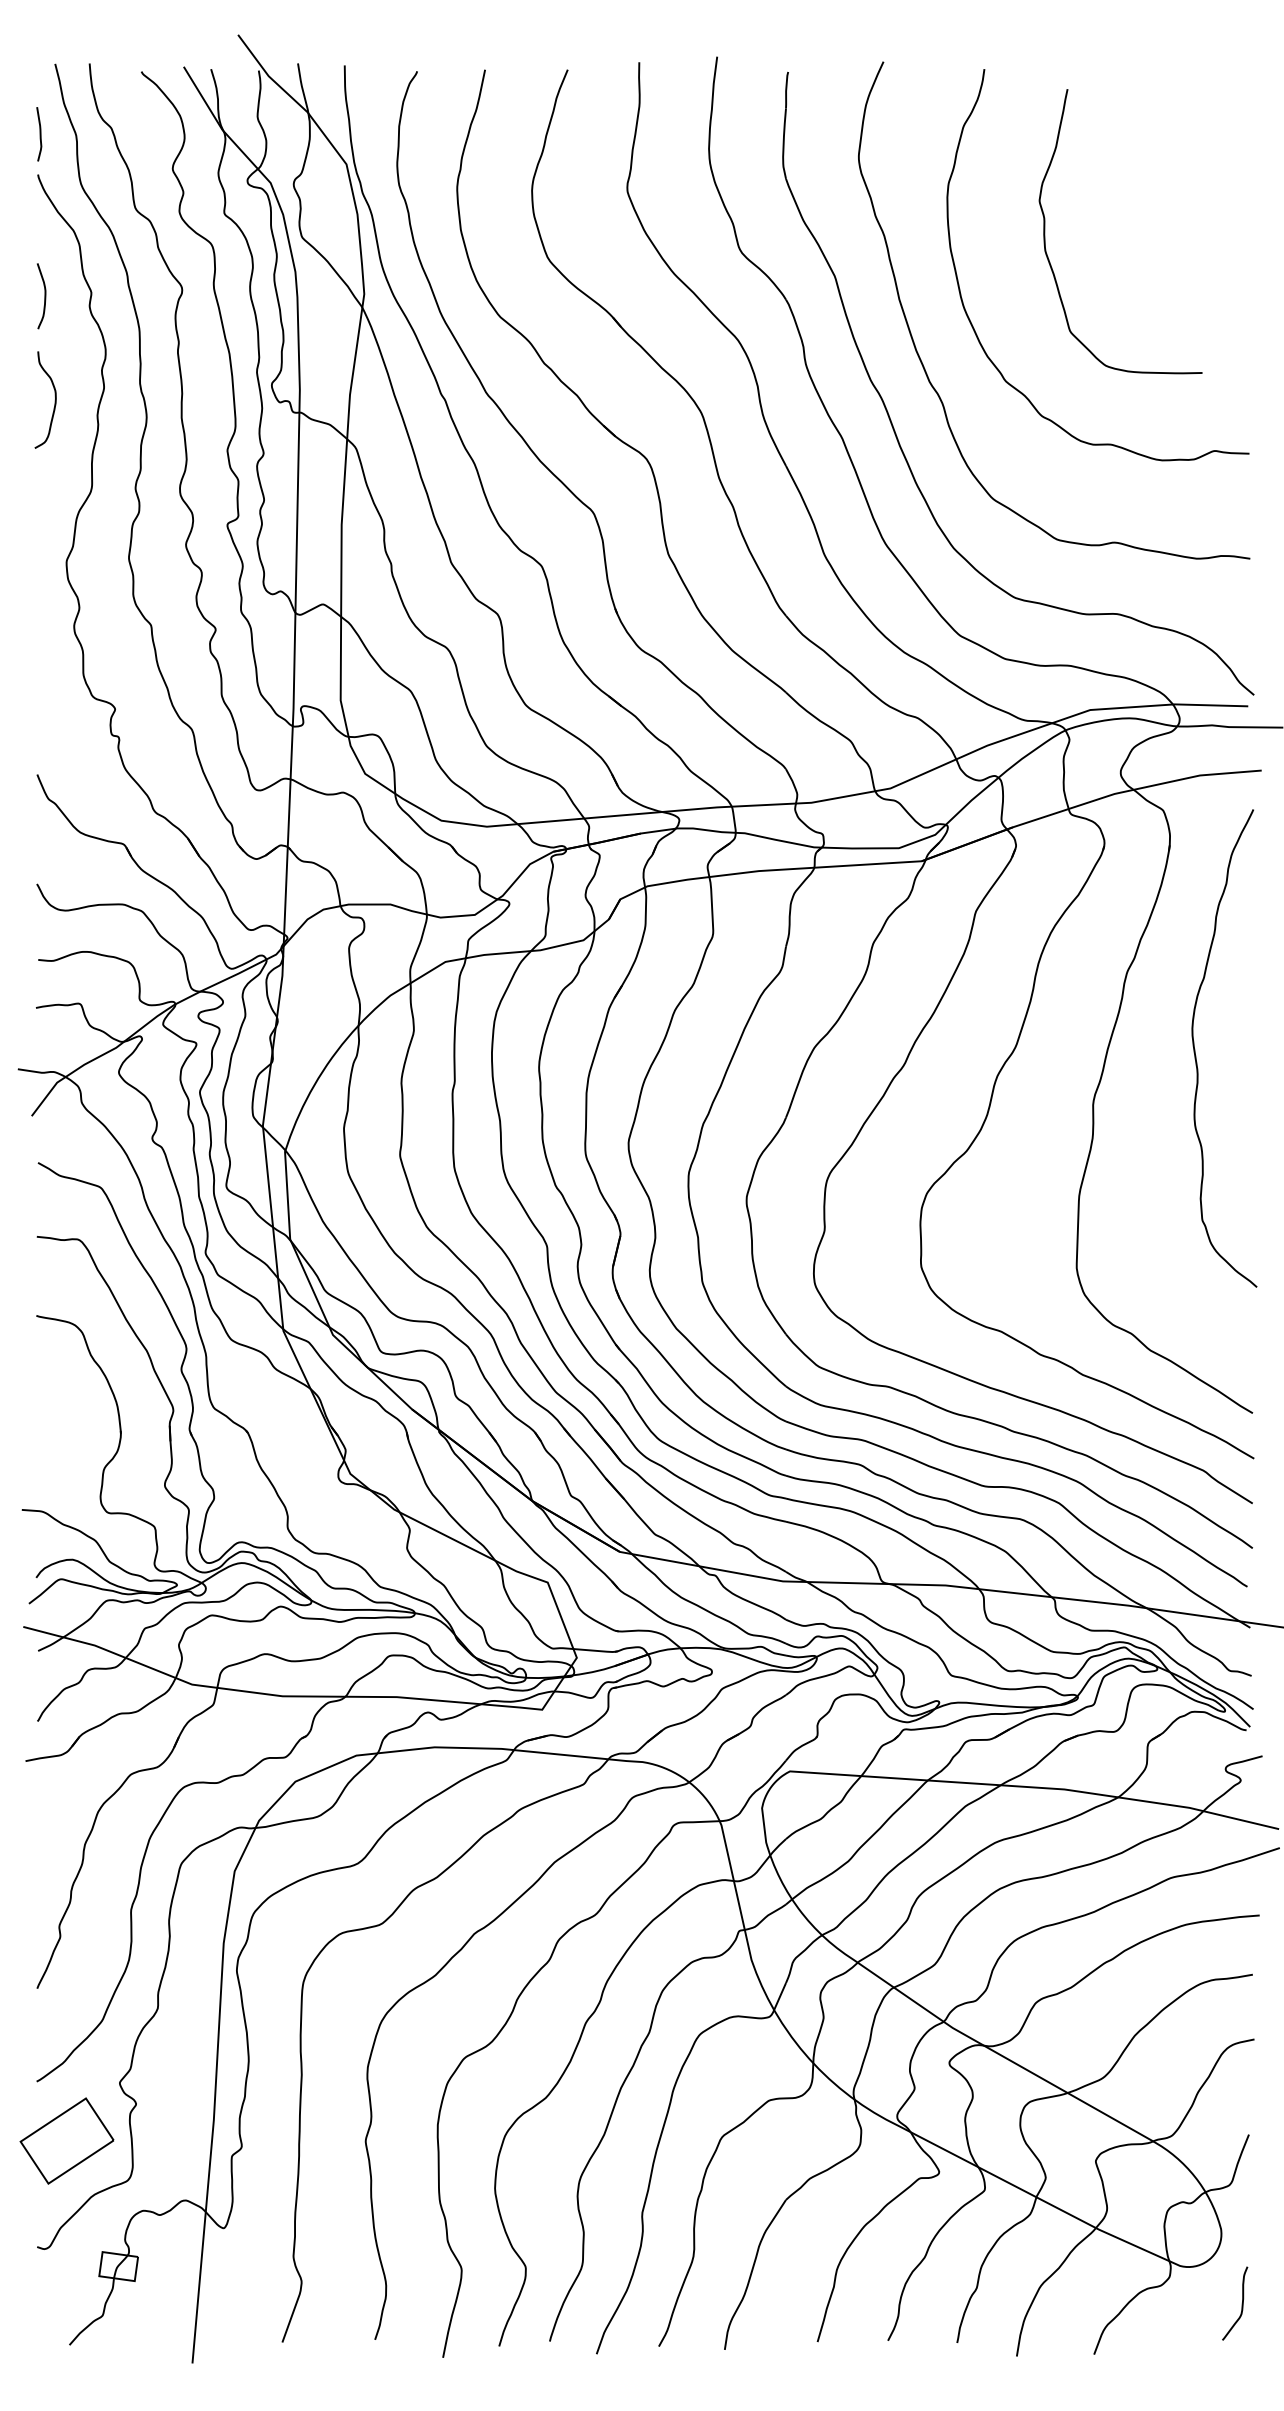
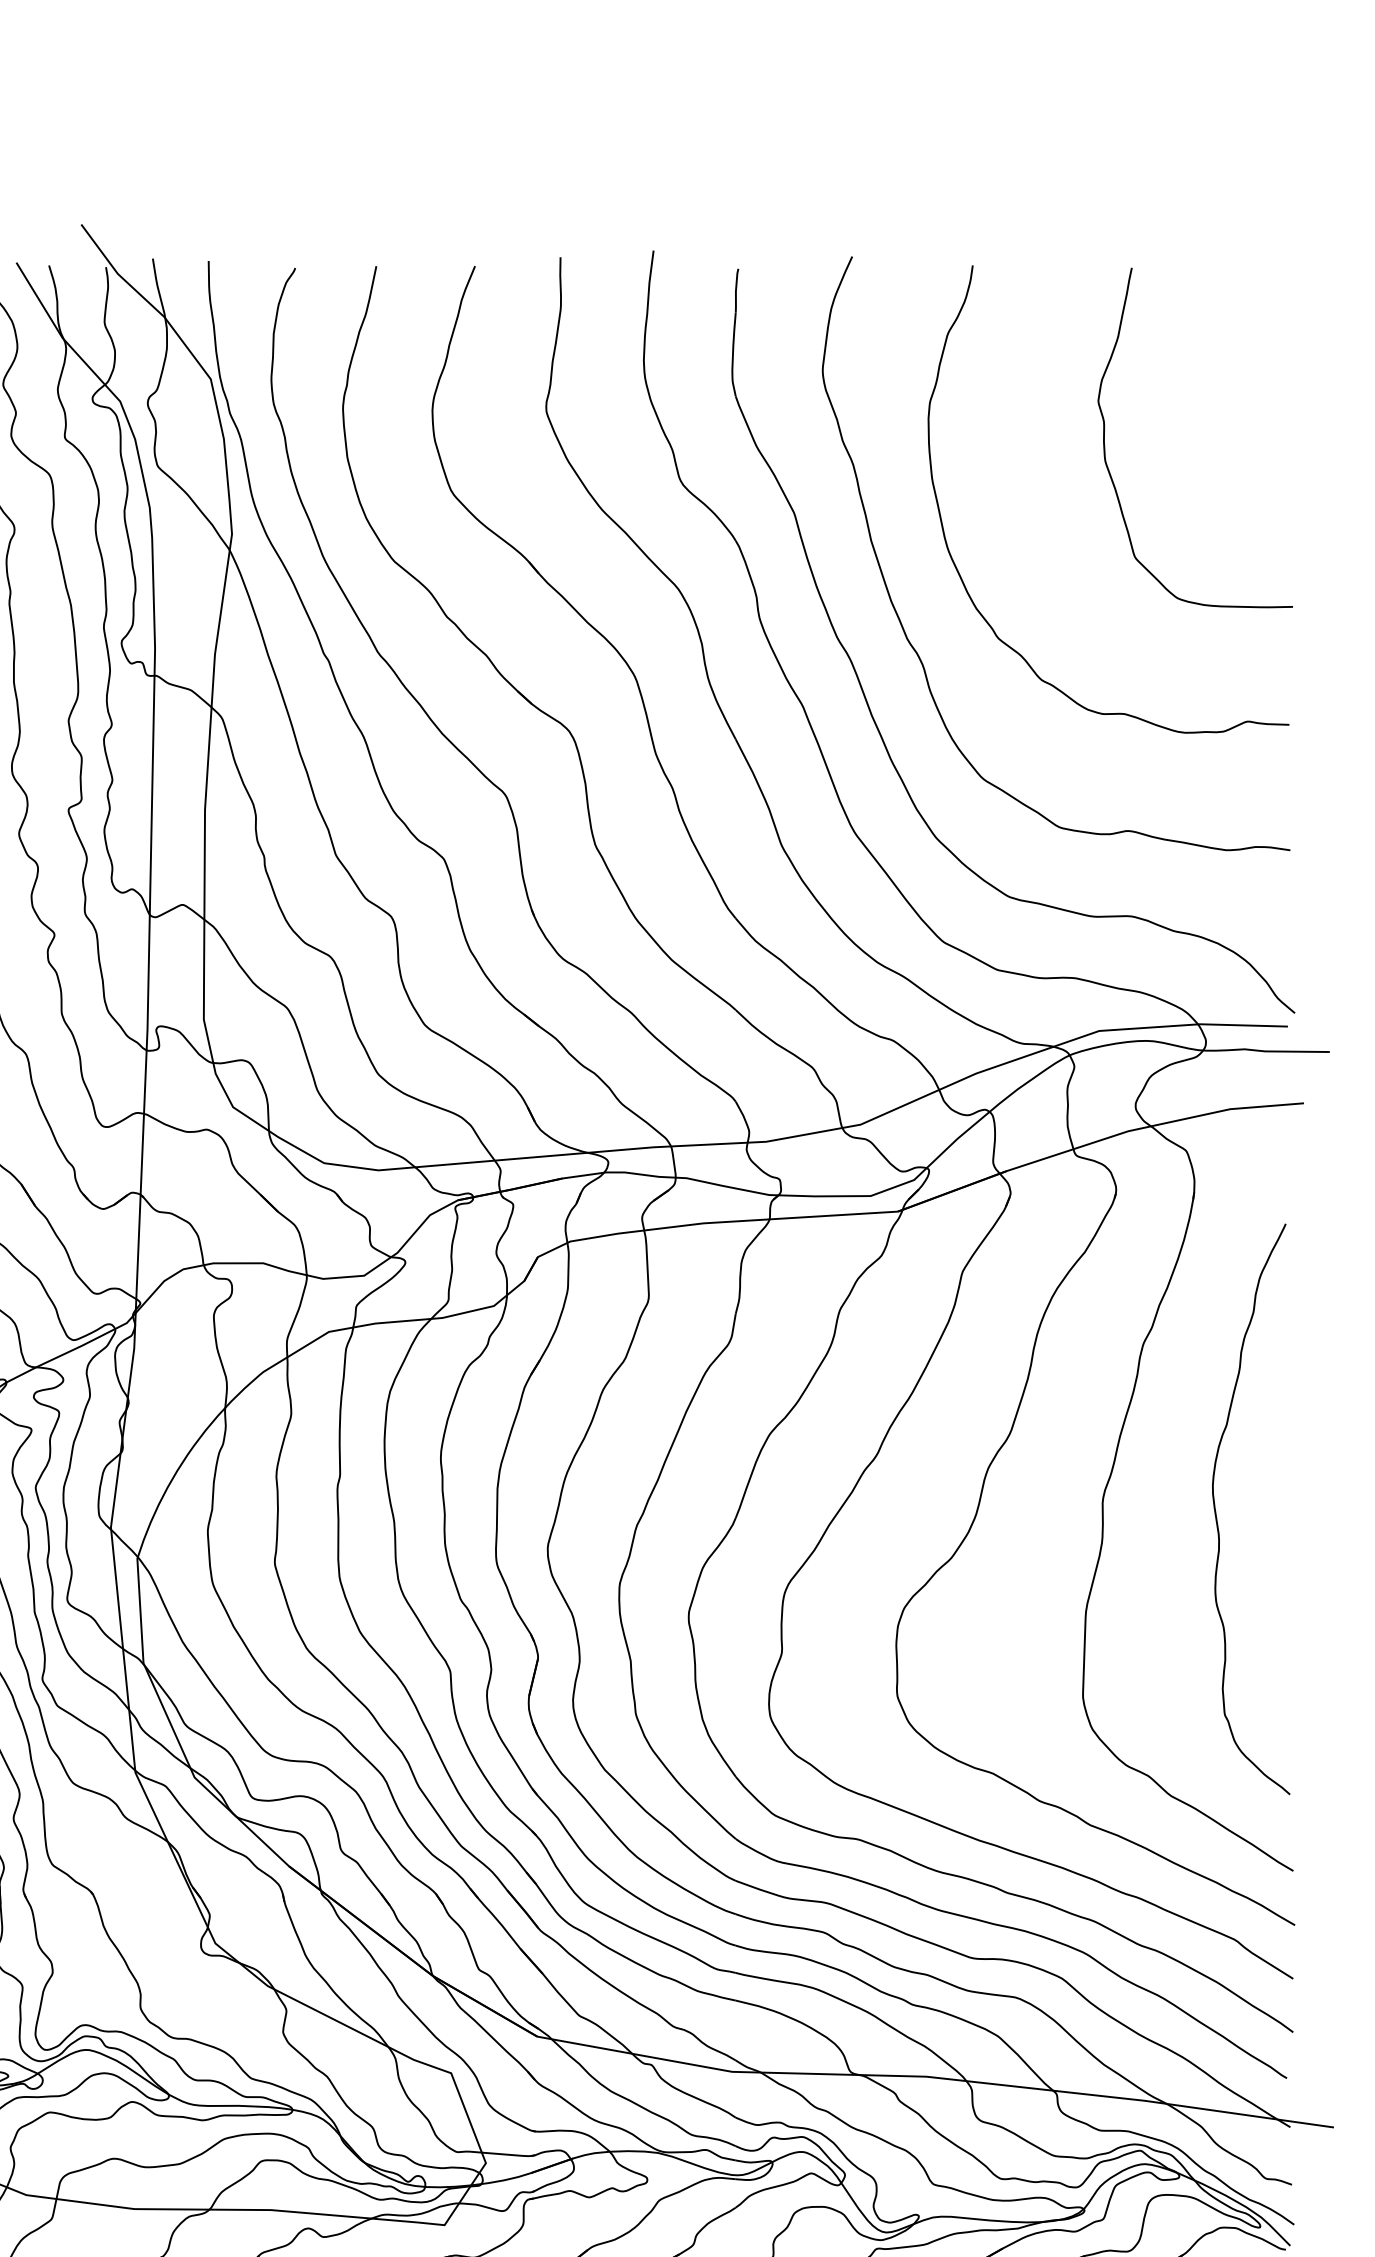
curve: (1045, 231) -> (1105, 437), moved
curve: (1196, 1055) -> (1217, 1517), moved

